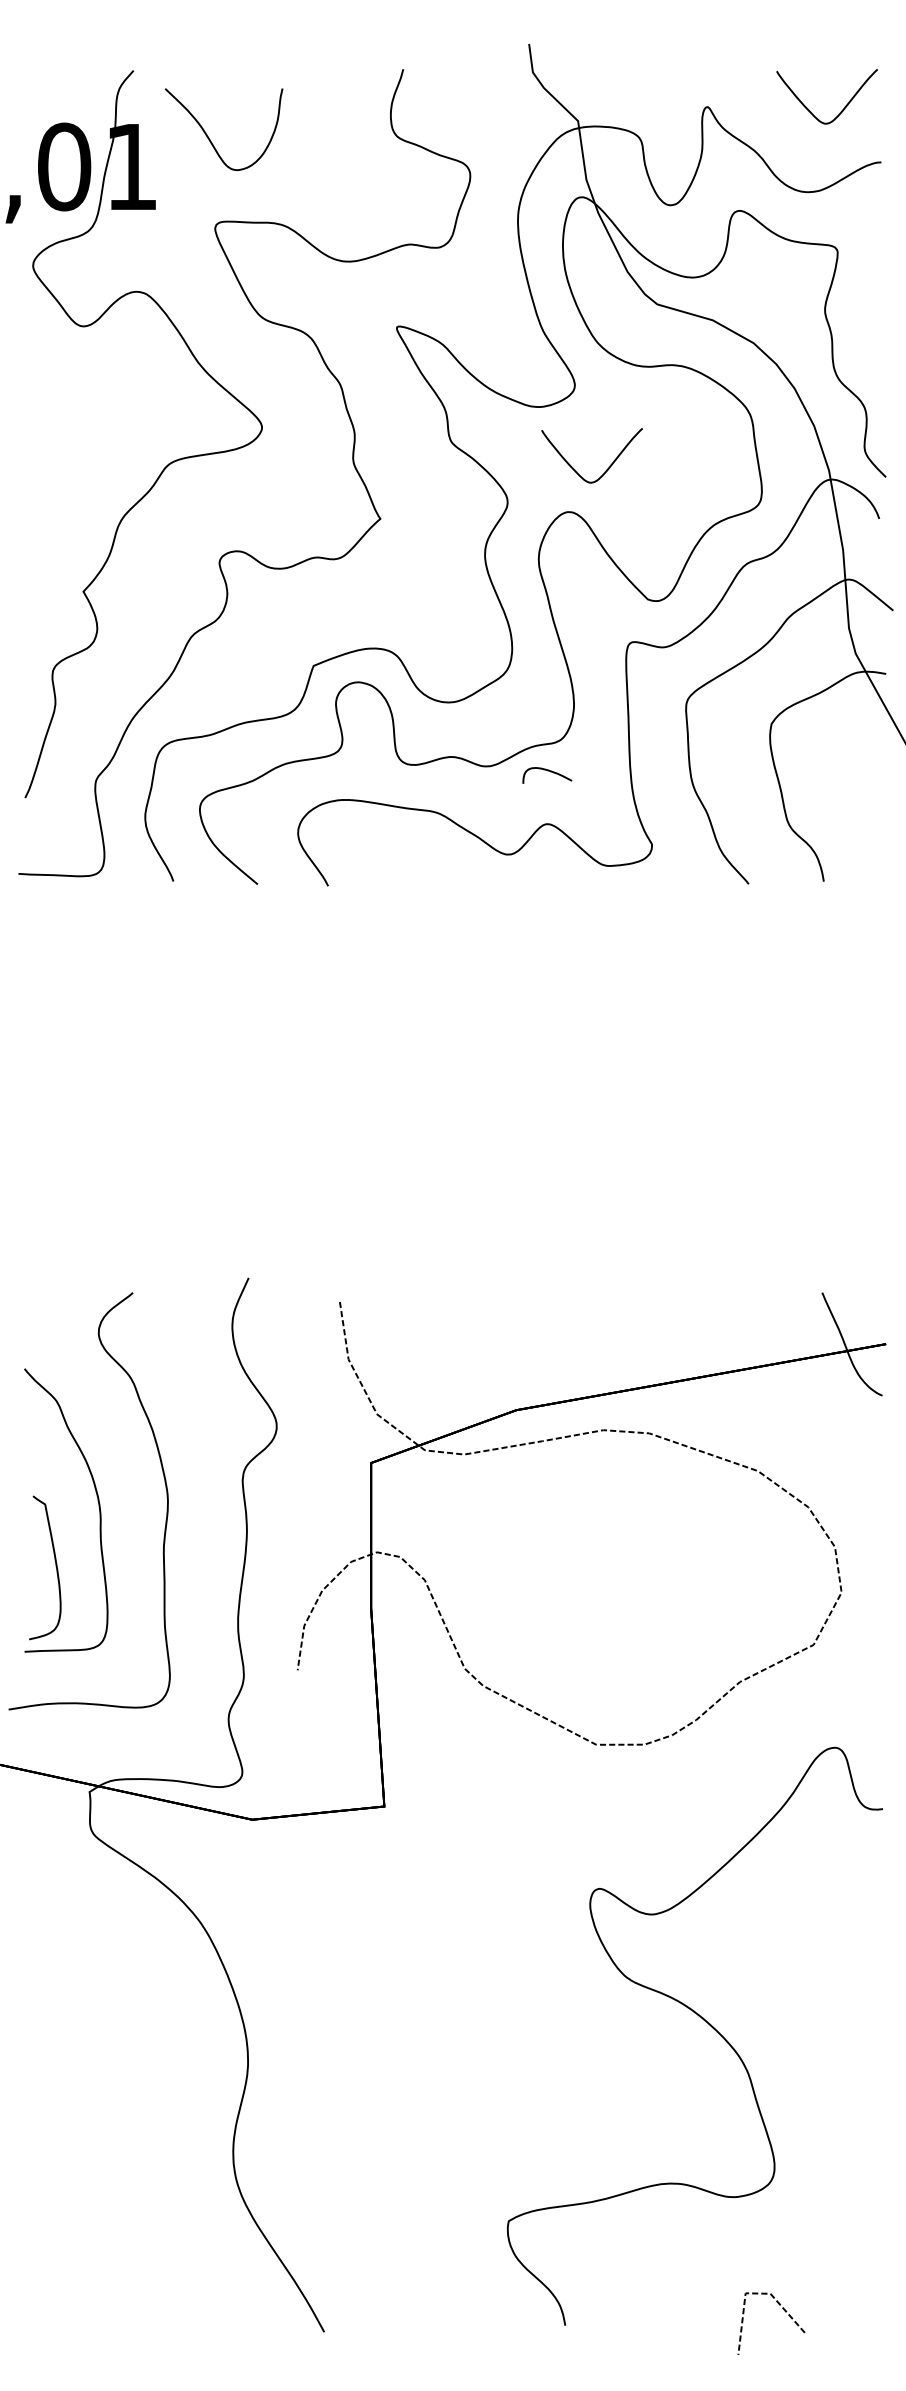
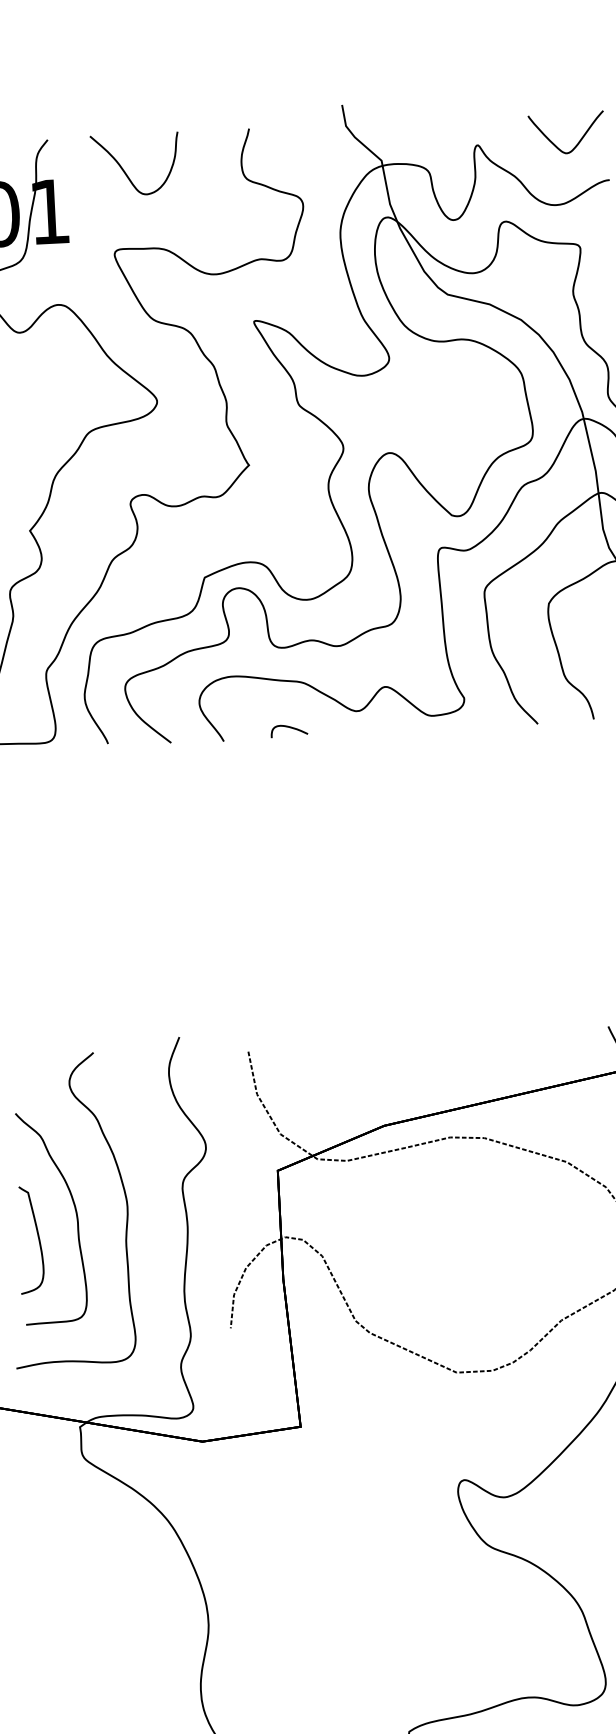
curve: (209, 137) -> (124, 171), moved
curve: (606, 469) -> (416, 419), removed
curve: (547, 771) -> (289, 728), moved
curve: (55, 1566) -> (38, 1238), moved

